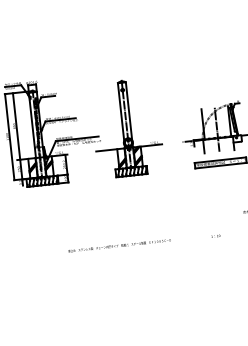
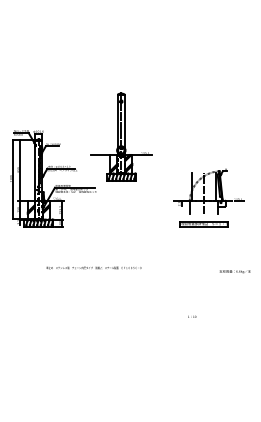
part: (126, 127) -> (121, 136), moved
text: (216, 235) -> (192, 316), moved
text: (119, 245) -> (93, 267), moved

